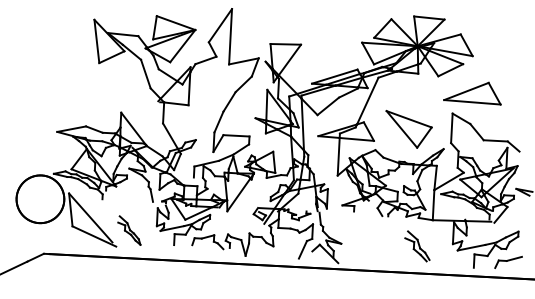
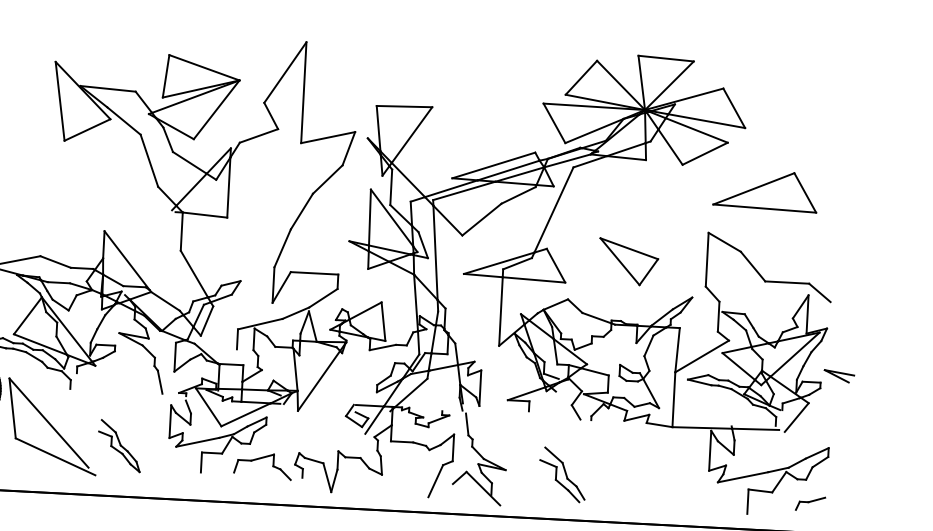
part: (472, 93) -> (764, 192), moved
part: (408, 129) -> (628, 261), size x0.7
part: (417, 246) -> (562, 475), moved
part: (508, 261) -> (810, 502), size x0.6

